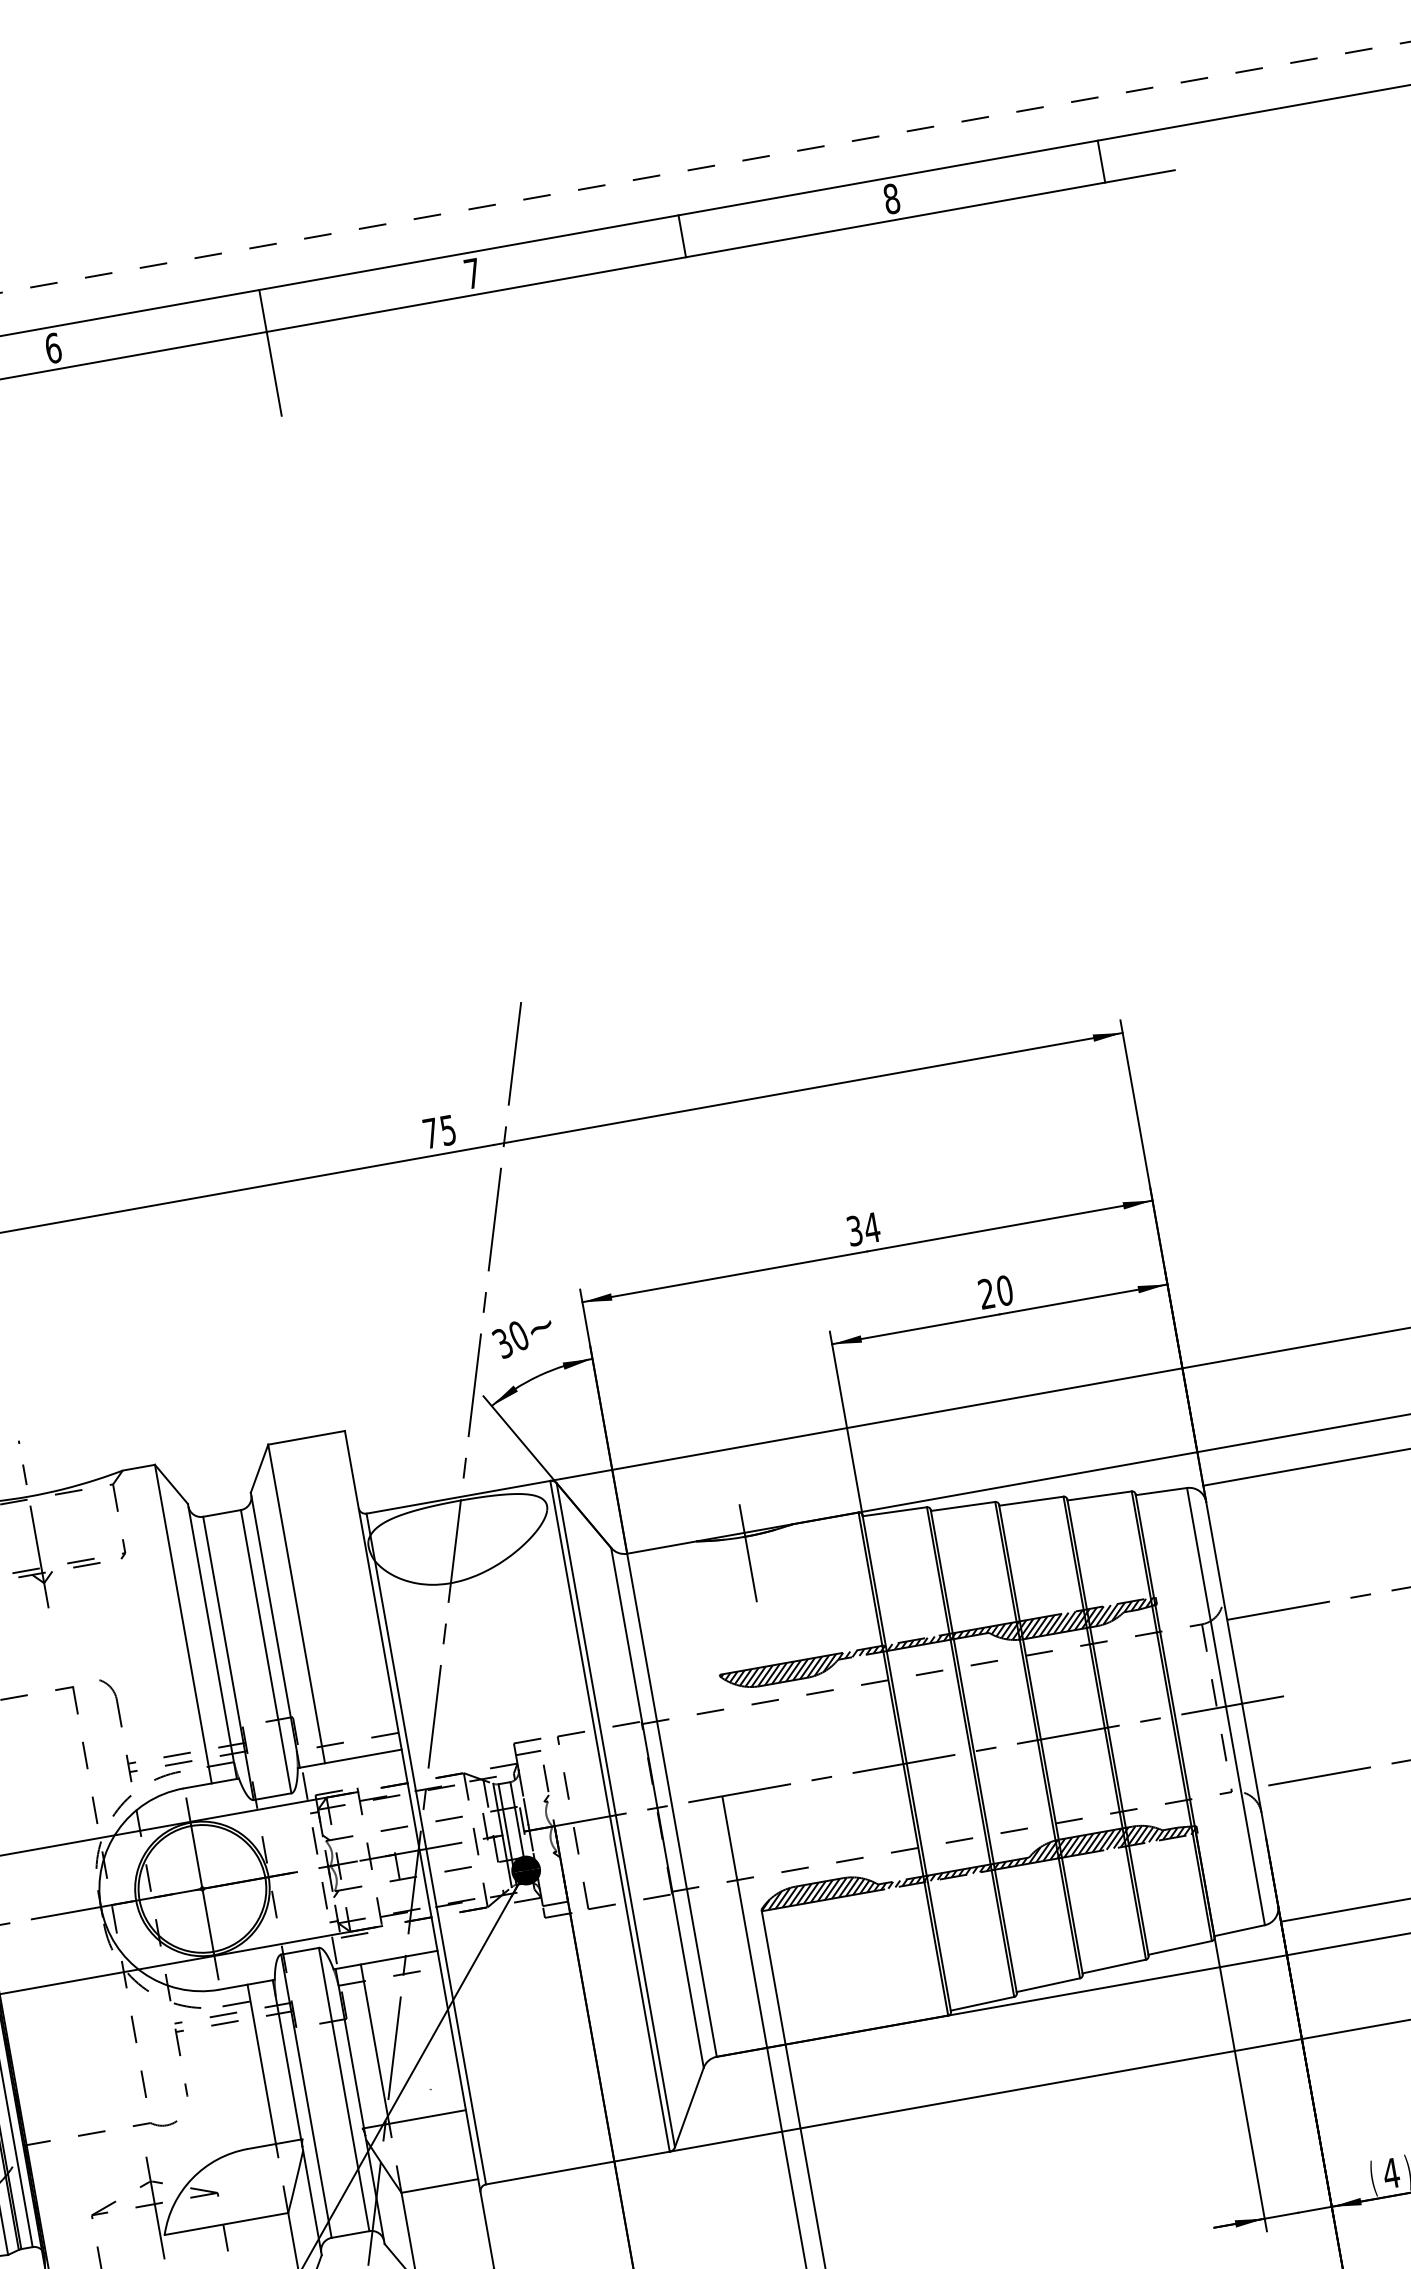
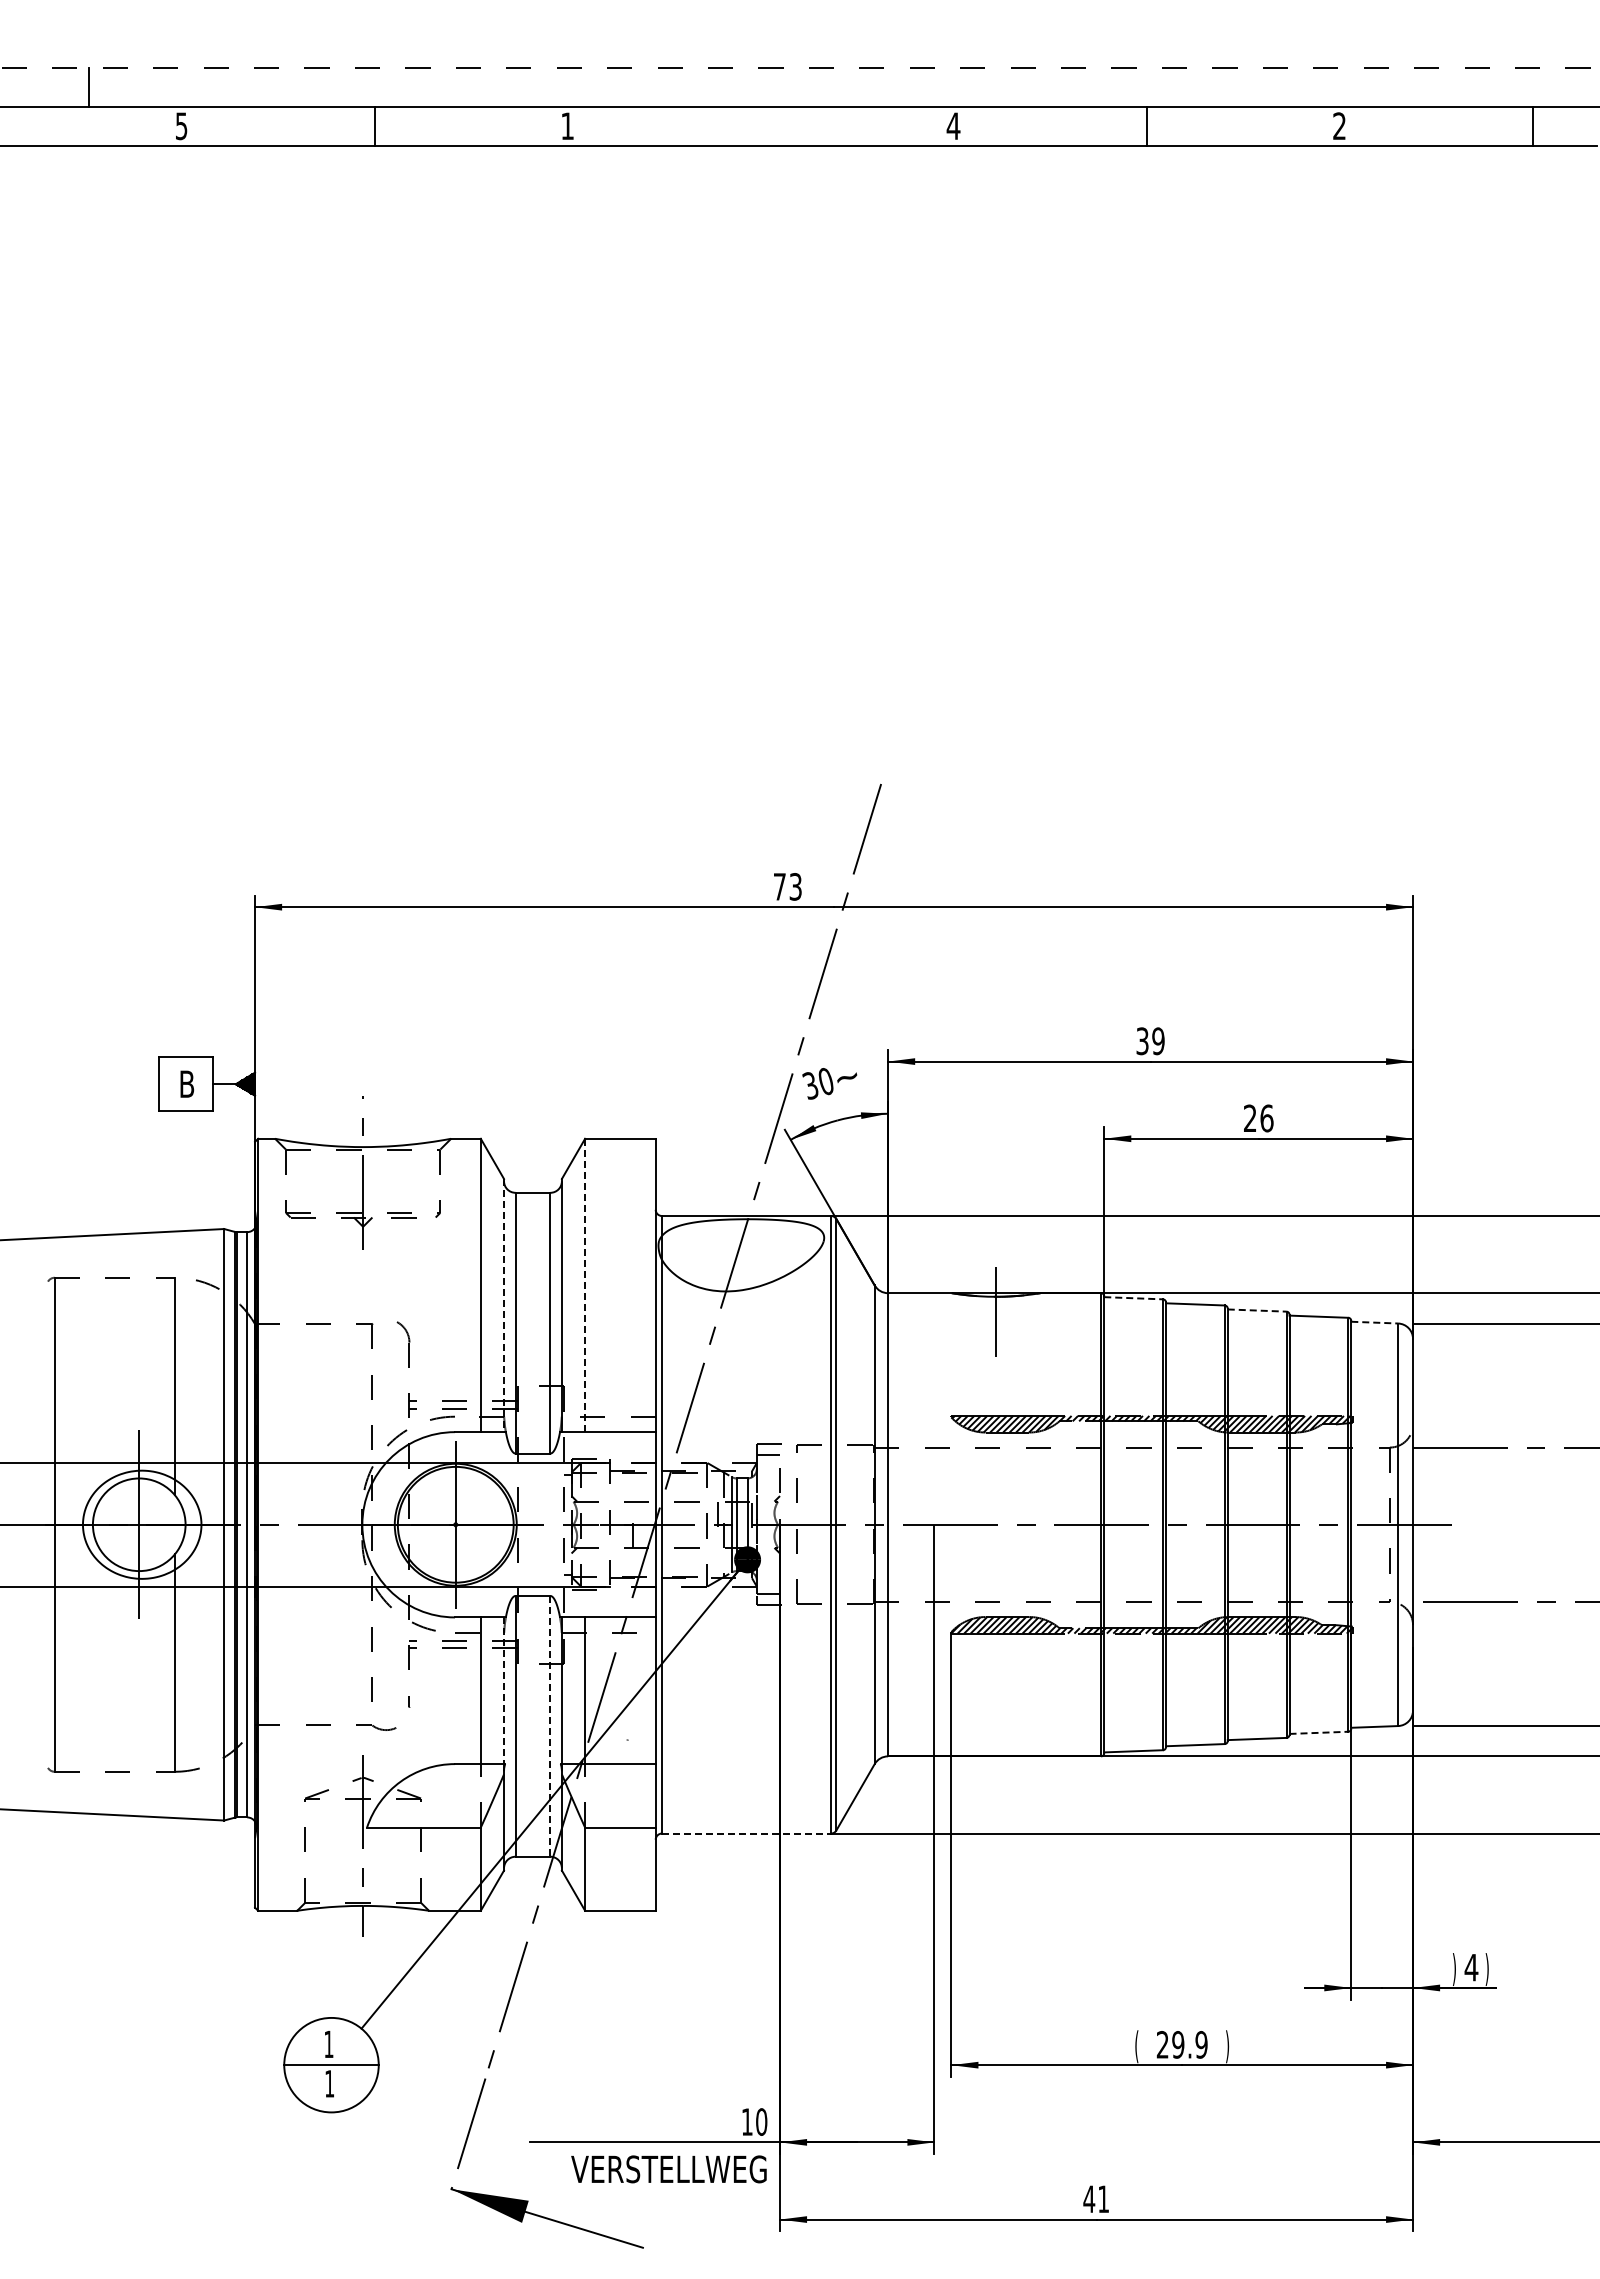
text: (891, 199) -> (1339, 126), 8 -> 2
text: (472, 272) -> (953, 125), 7 -> 4
text: (53, 348) -> (567, 126), 6 -> 1
line: (270, 352) -> (760, 164), removed
text: (447, 1129) -> (795, 886), 75 -> 73
text: (872, 1228) -> (1158, 1041), 34 -> 39
text: (1004, 1290) -> (1266, 1118), 20 -> 26
line: (1162, 1491) -> (1375, 1322), solid -> dashed
line: (1031, 1501) -> (1257, 1310), solid -> dashed
line: (895, 1511) -> (1134, 1298), solid -> dashed
line: (297, 1603) -> (585, 1285), solid -> dashed
line: (212, 1641) -> (504, 1305), solid -> dashed
line: (1180, 1947) -> (1319, 1732), solid -> dashed
line: (287, 2060) -> (504, 1691), solid -> dashed
line: (344, 2089) -> (550, 1726), solid -> dashed
line: (577, 2167) -> (746, 1833), solid -> dashed
text: (1373, 2178) -> (1454, 1969), ( -> )

